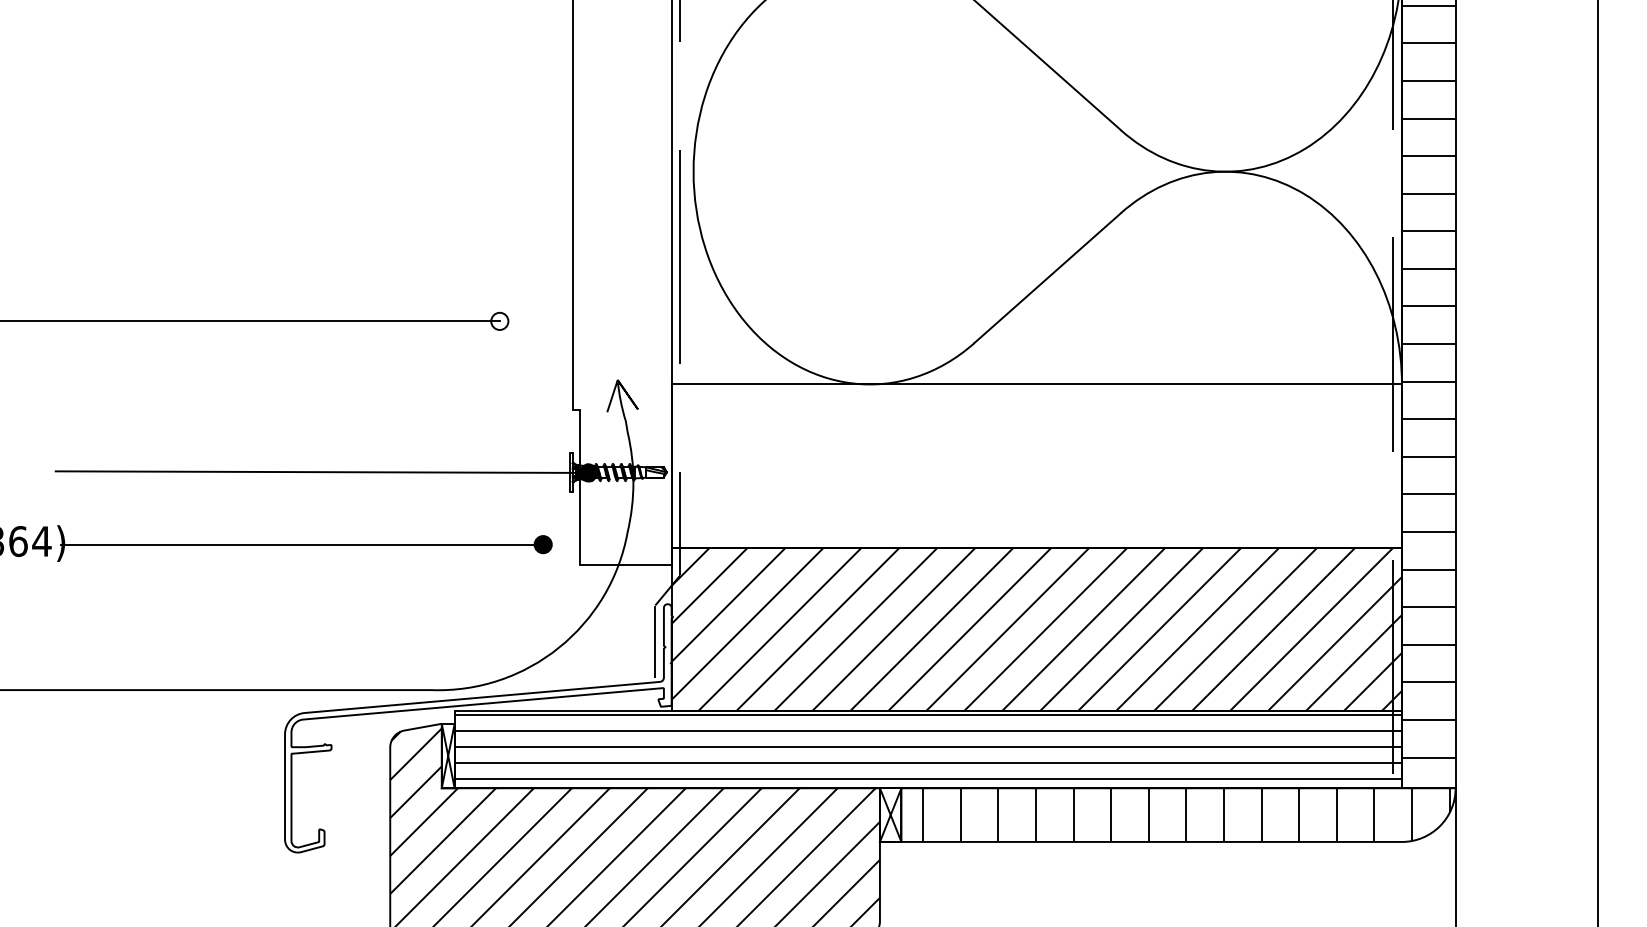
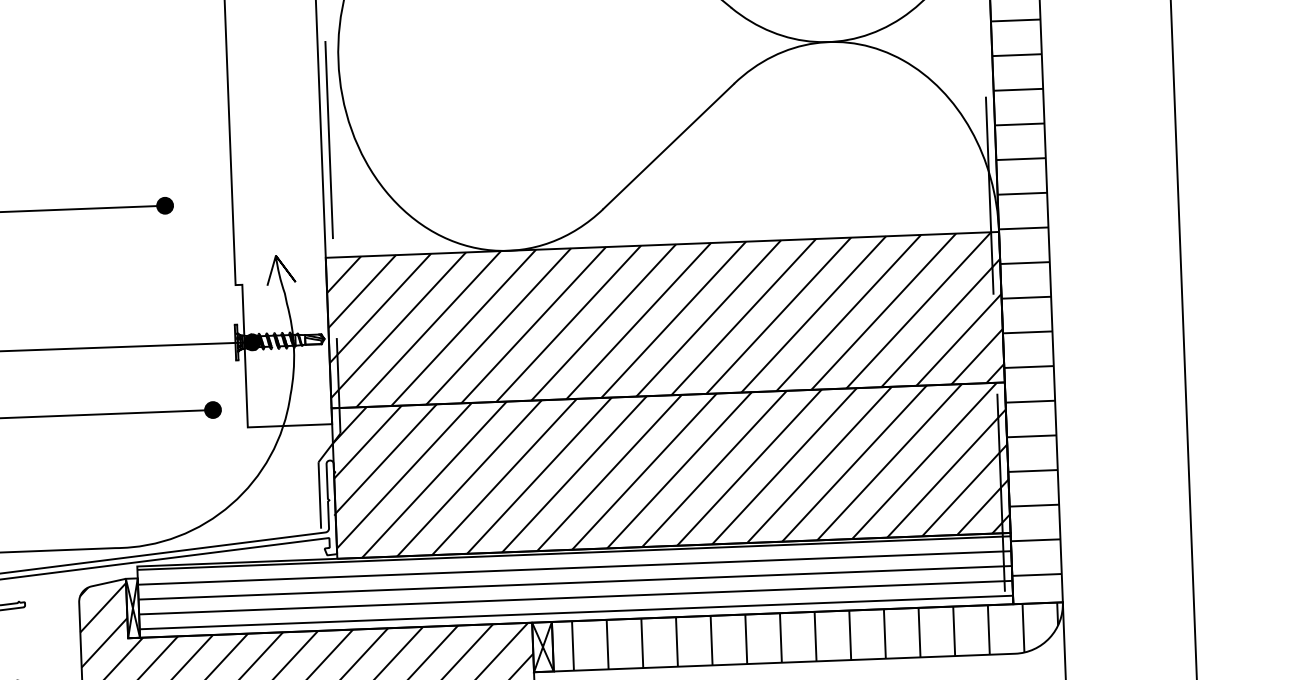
fill: (499, 320) -> (164, 204), added
hatch: (1036, 465) -> (665, 319), added

